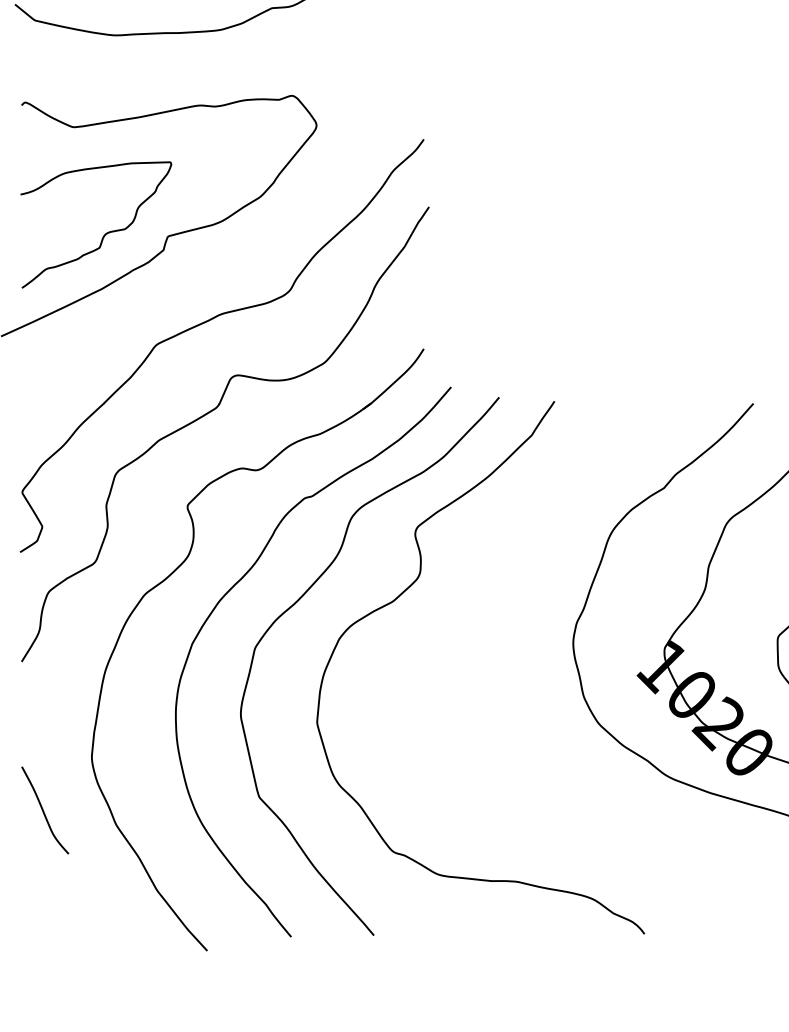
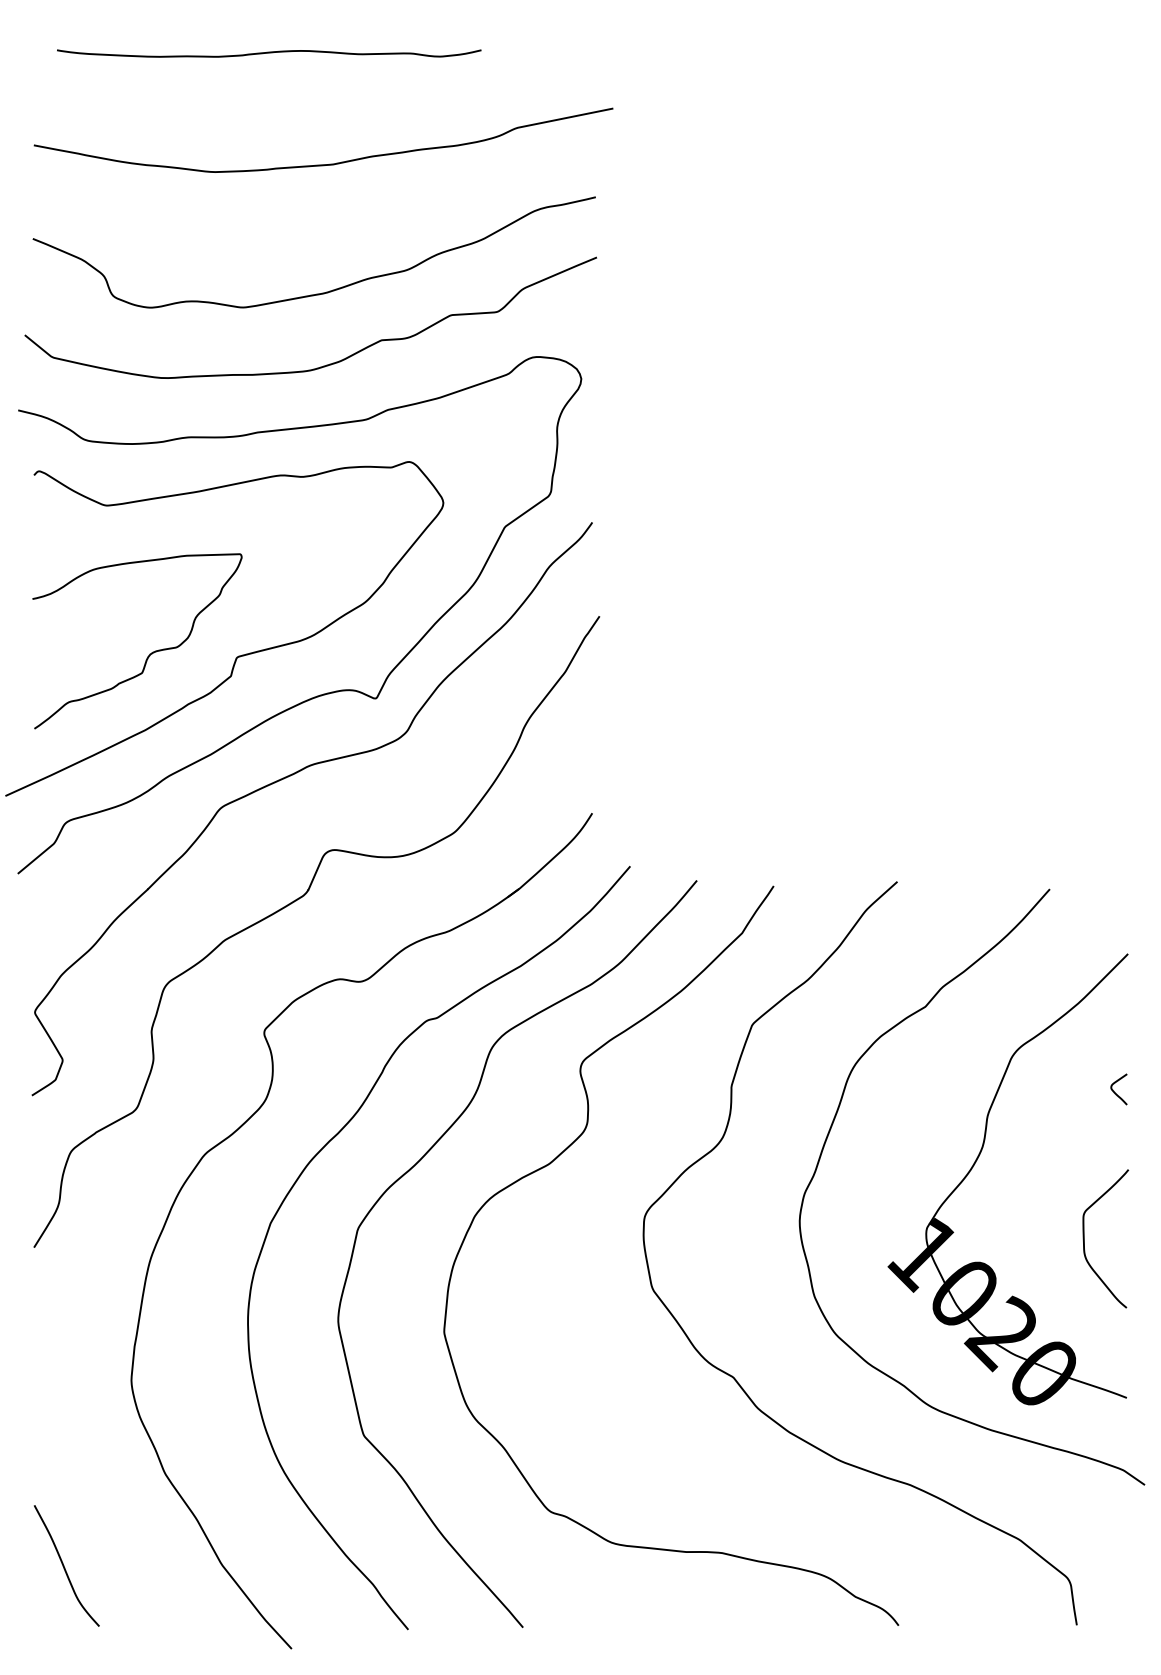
curve: (230, 262) -> (323, 693), added
curve: (526, 755) -> (734, 1377), added
curve: (43, 810) -> (64, 1565), moved

